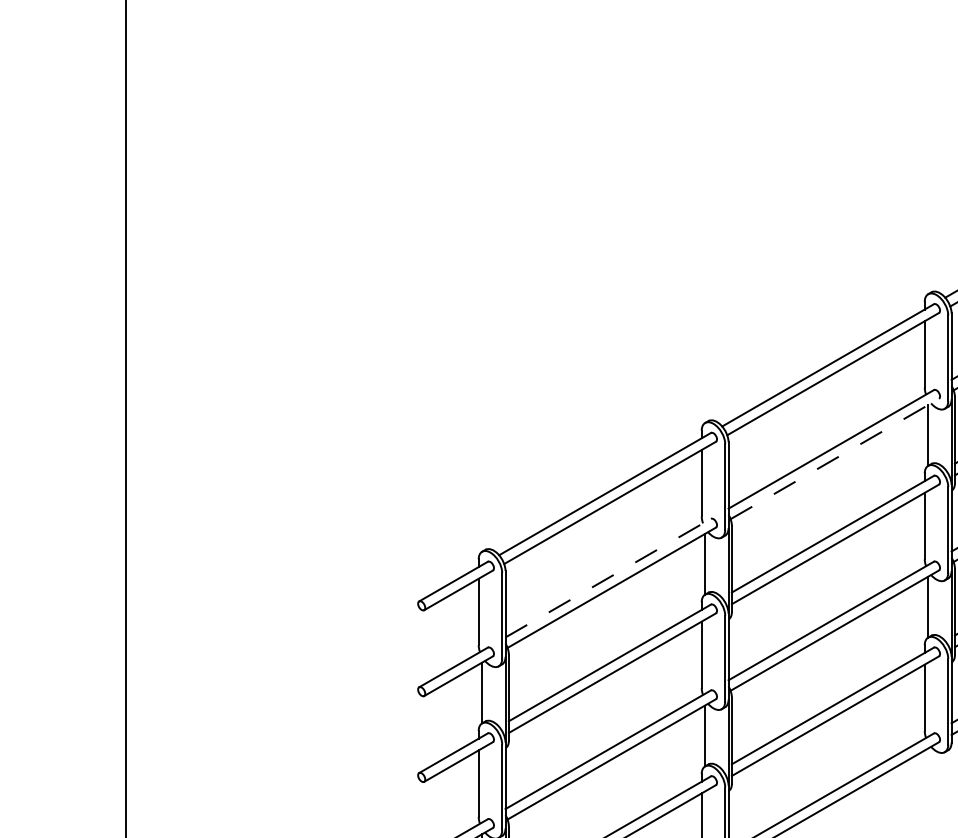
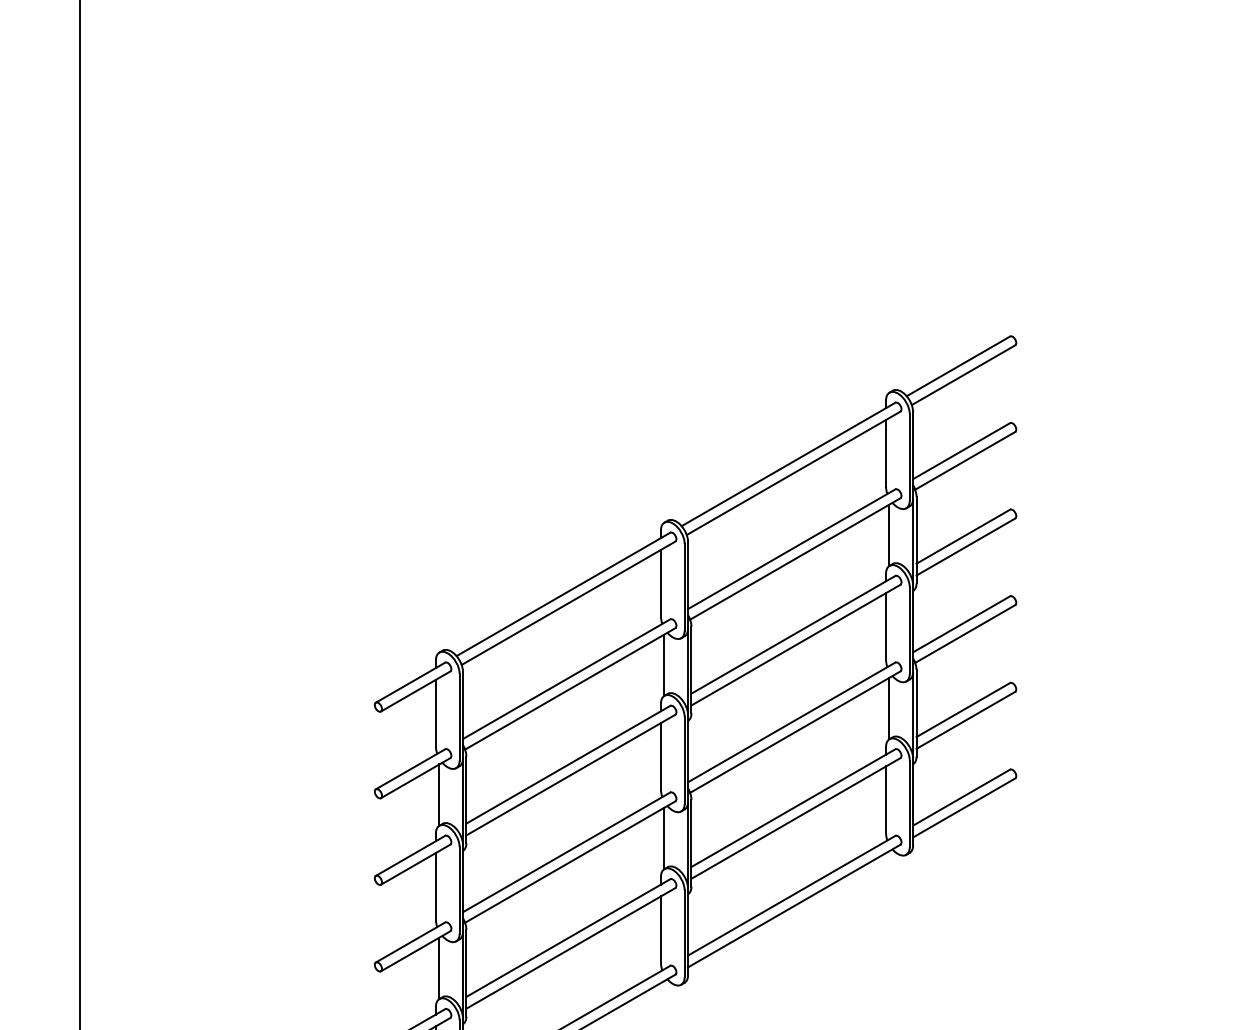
line: (835, 458) -> (795, 558), dashed -> solid
line: (608, 578) -> (566, 679), dashed -> solid

